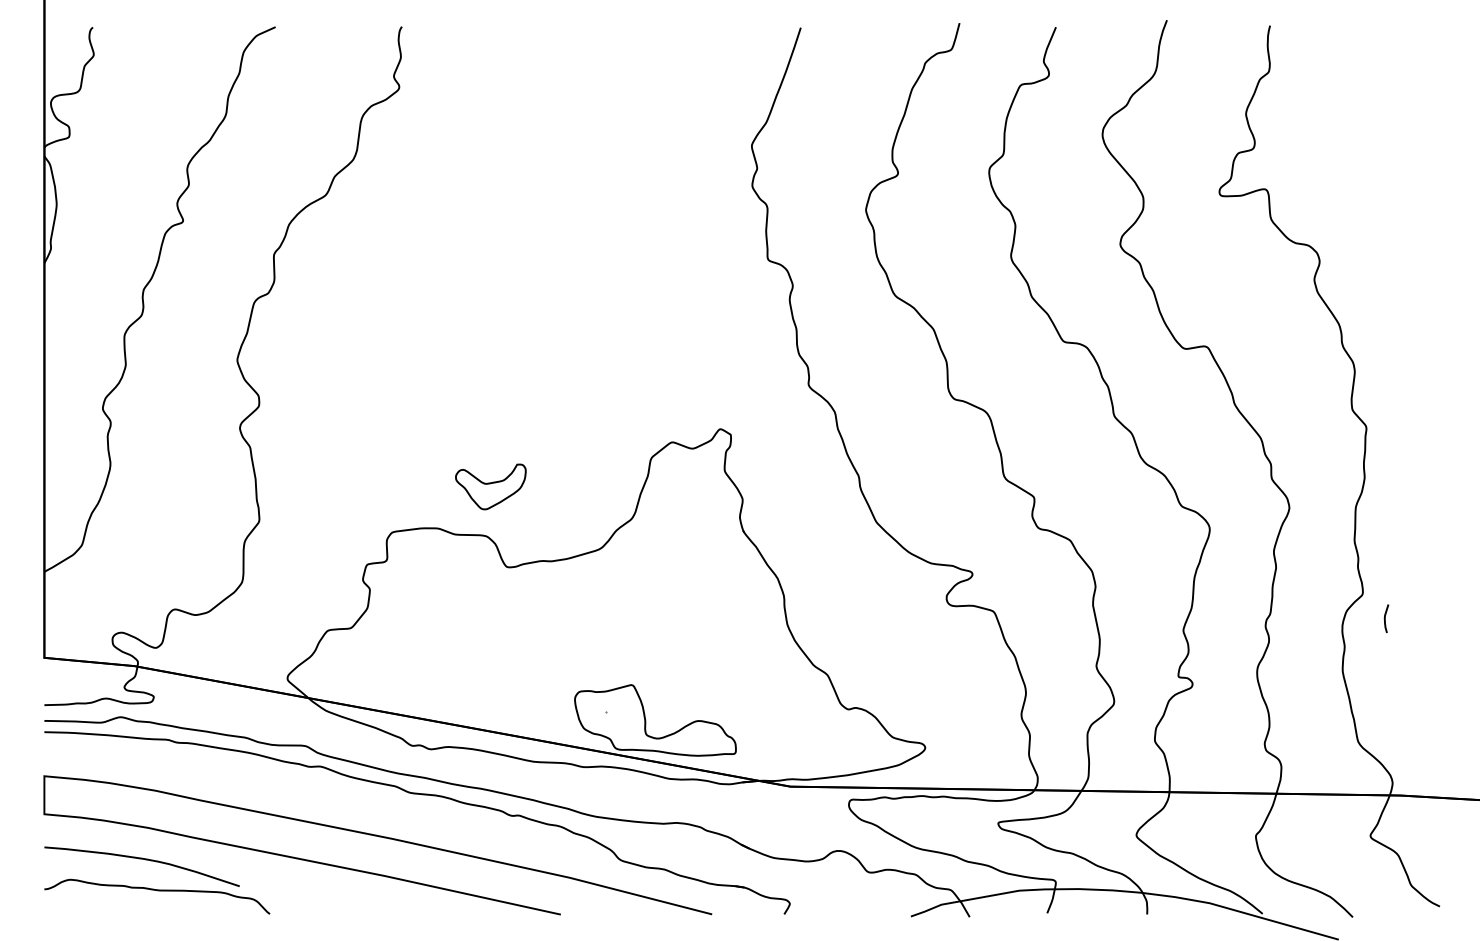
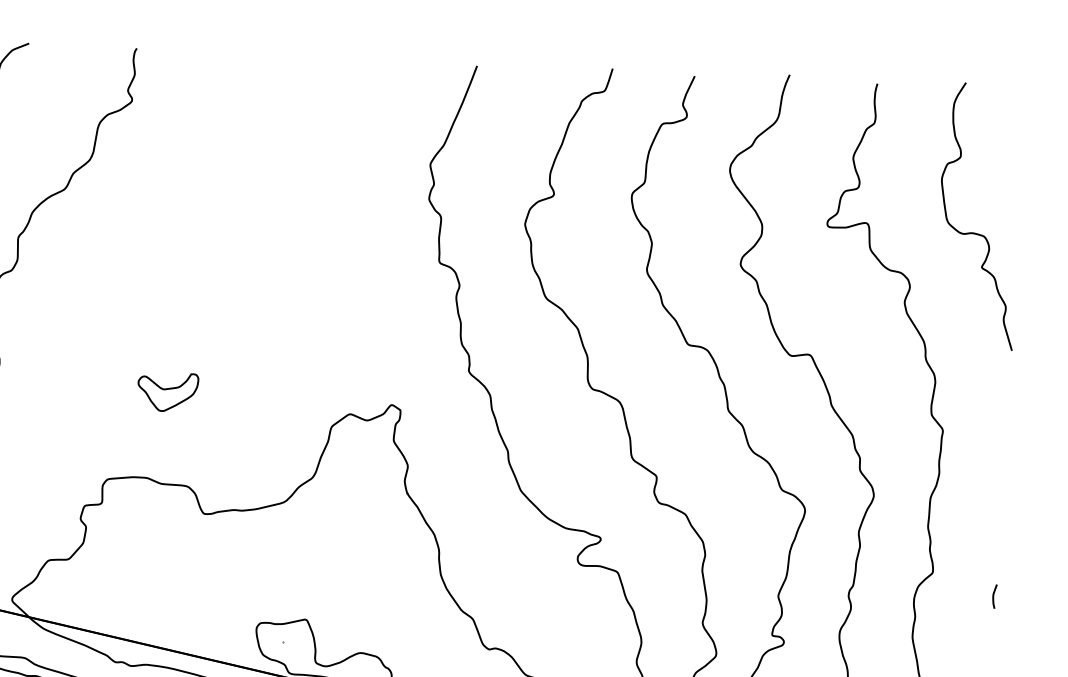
curve: (1394, 194) -> (976, 232), added
part: (490, 486) -> (167, 391), moved
curve: (1385, 618) -> (993, 596), moved

